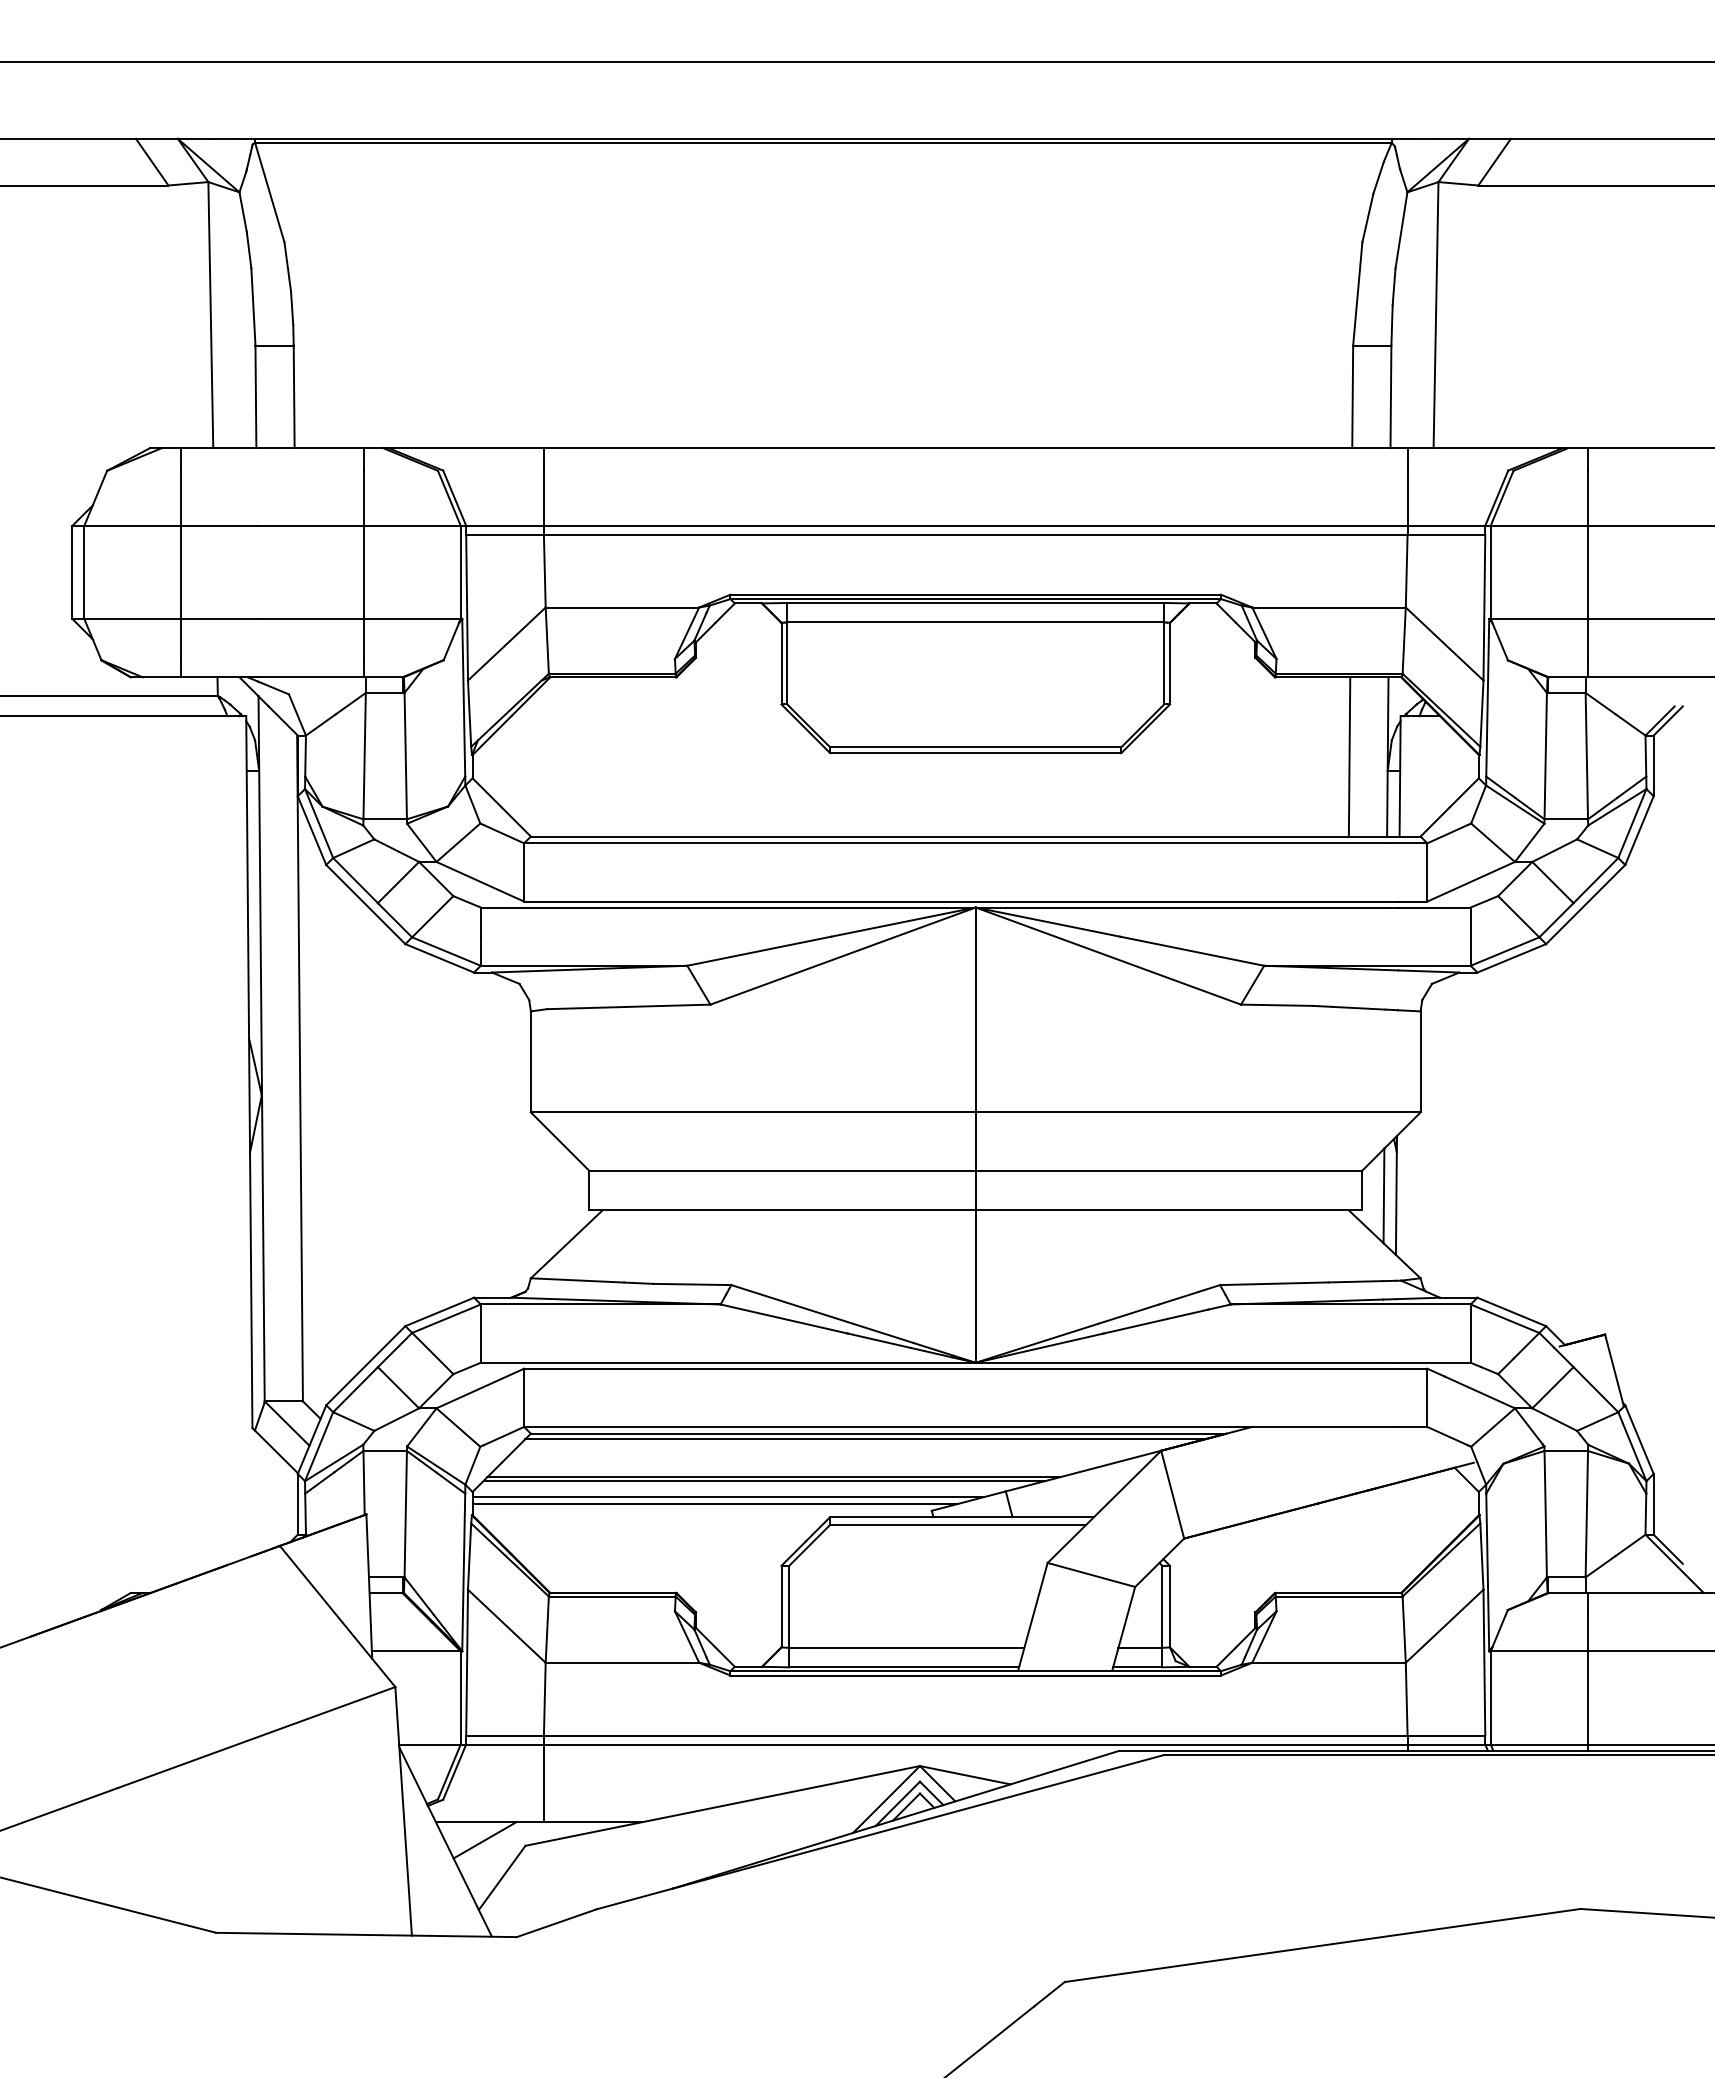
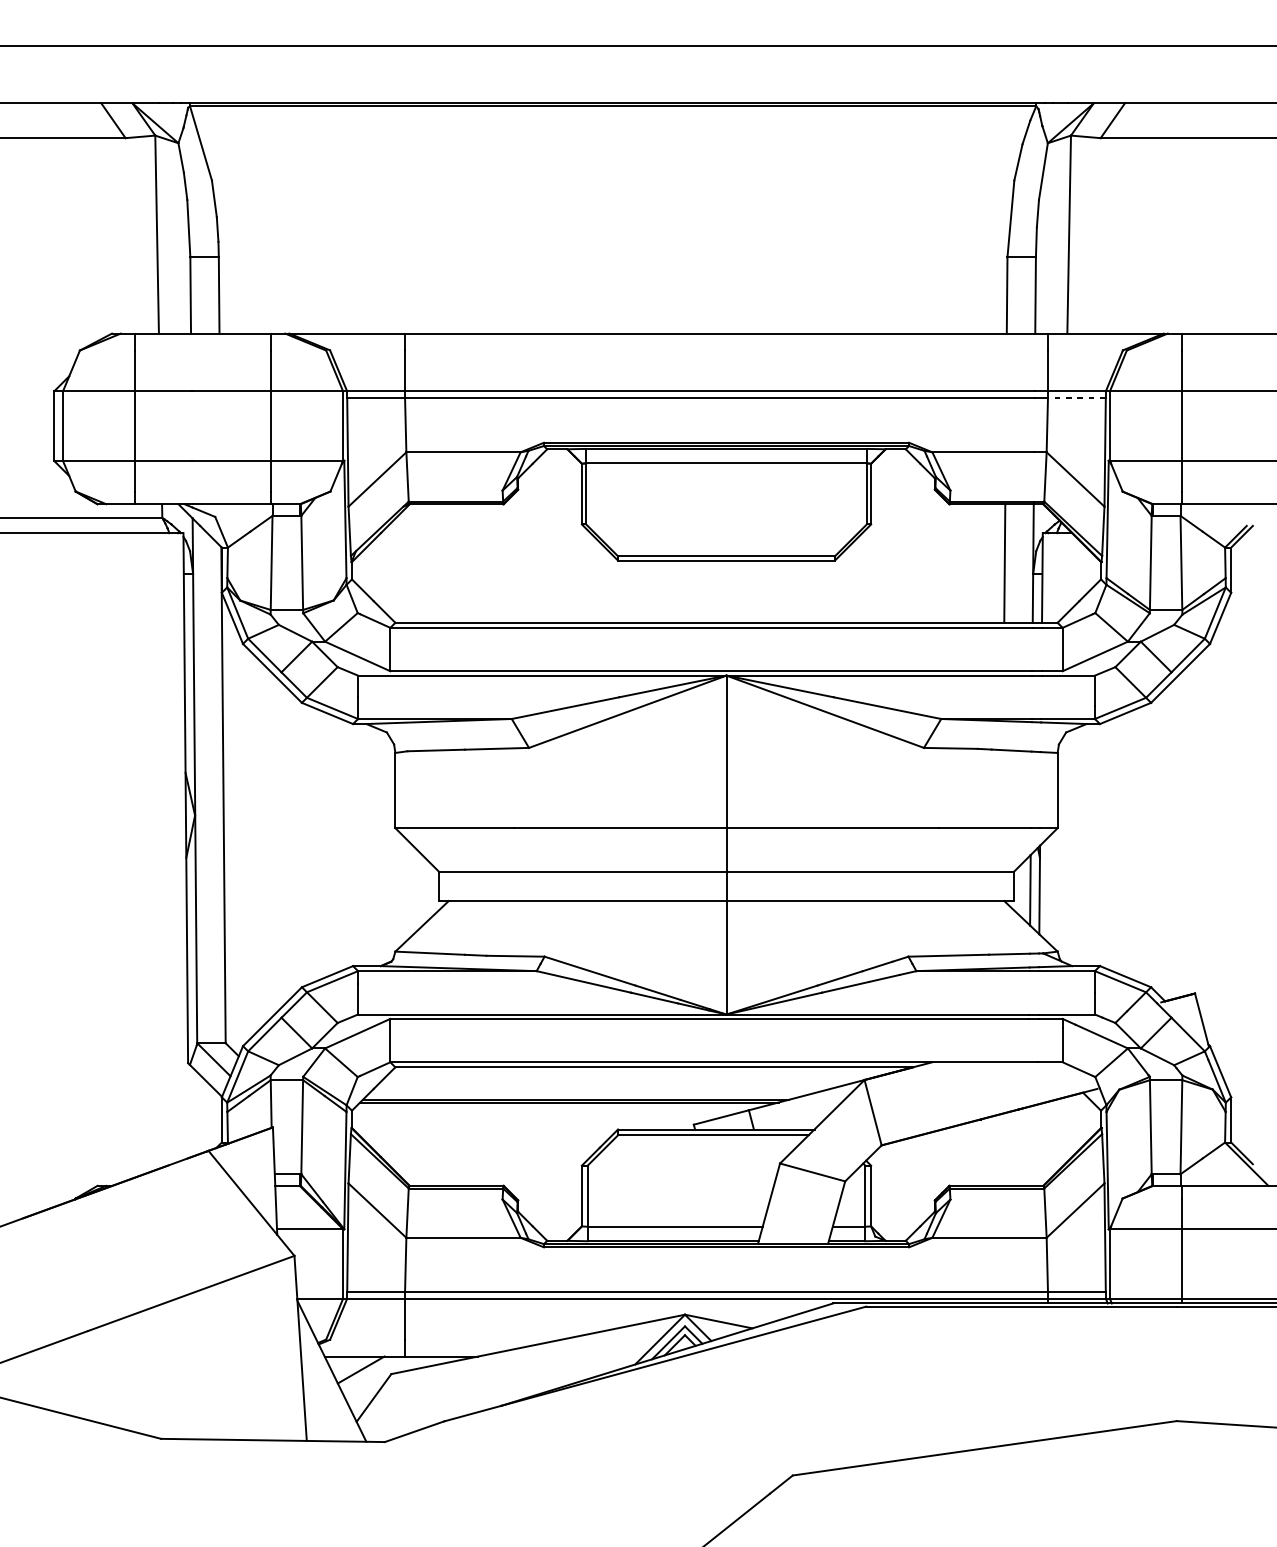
line: (1446, 534) -> (1076, 397), solid -> dashed
line: (865, 1439) -> (644, 1071), removed
line: (727, 1497) -> (541, 1114), removed
line: (715, 1503) -> (532, 1119), removed

